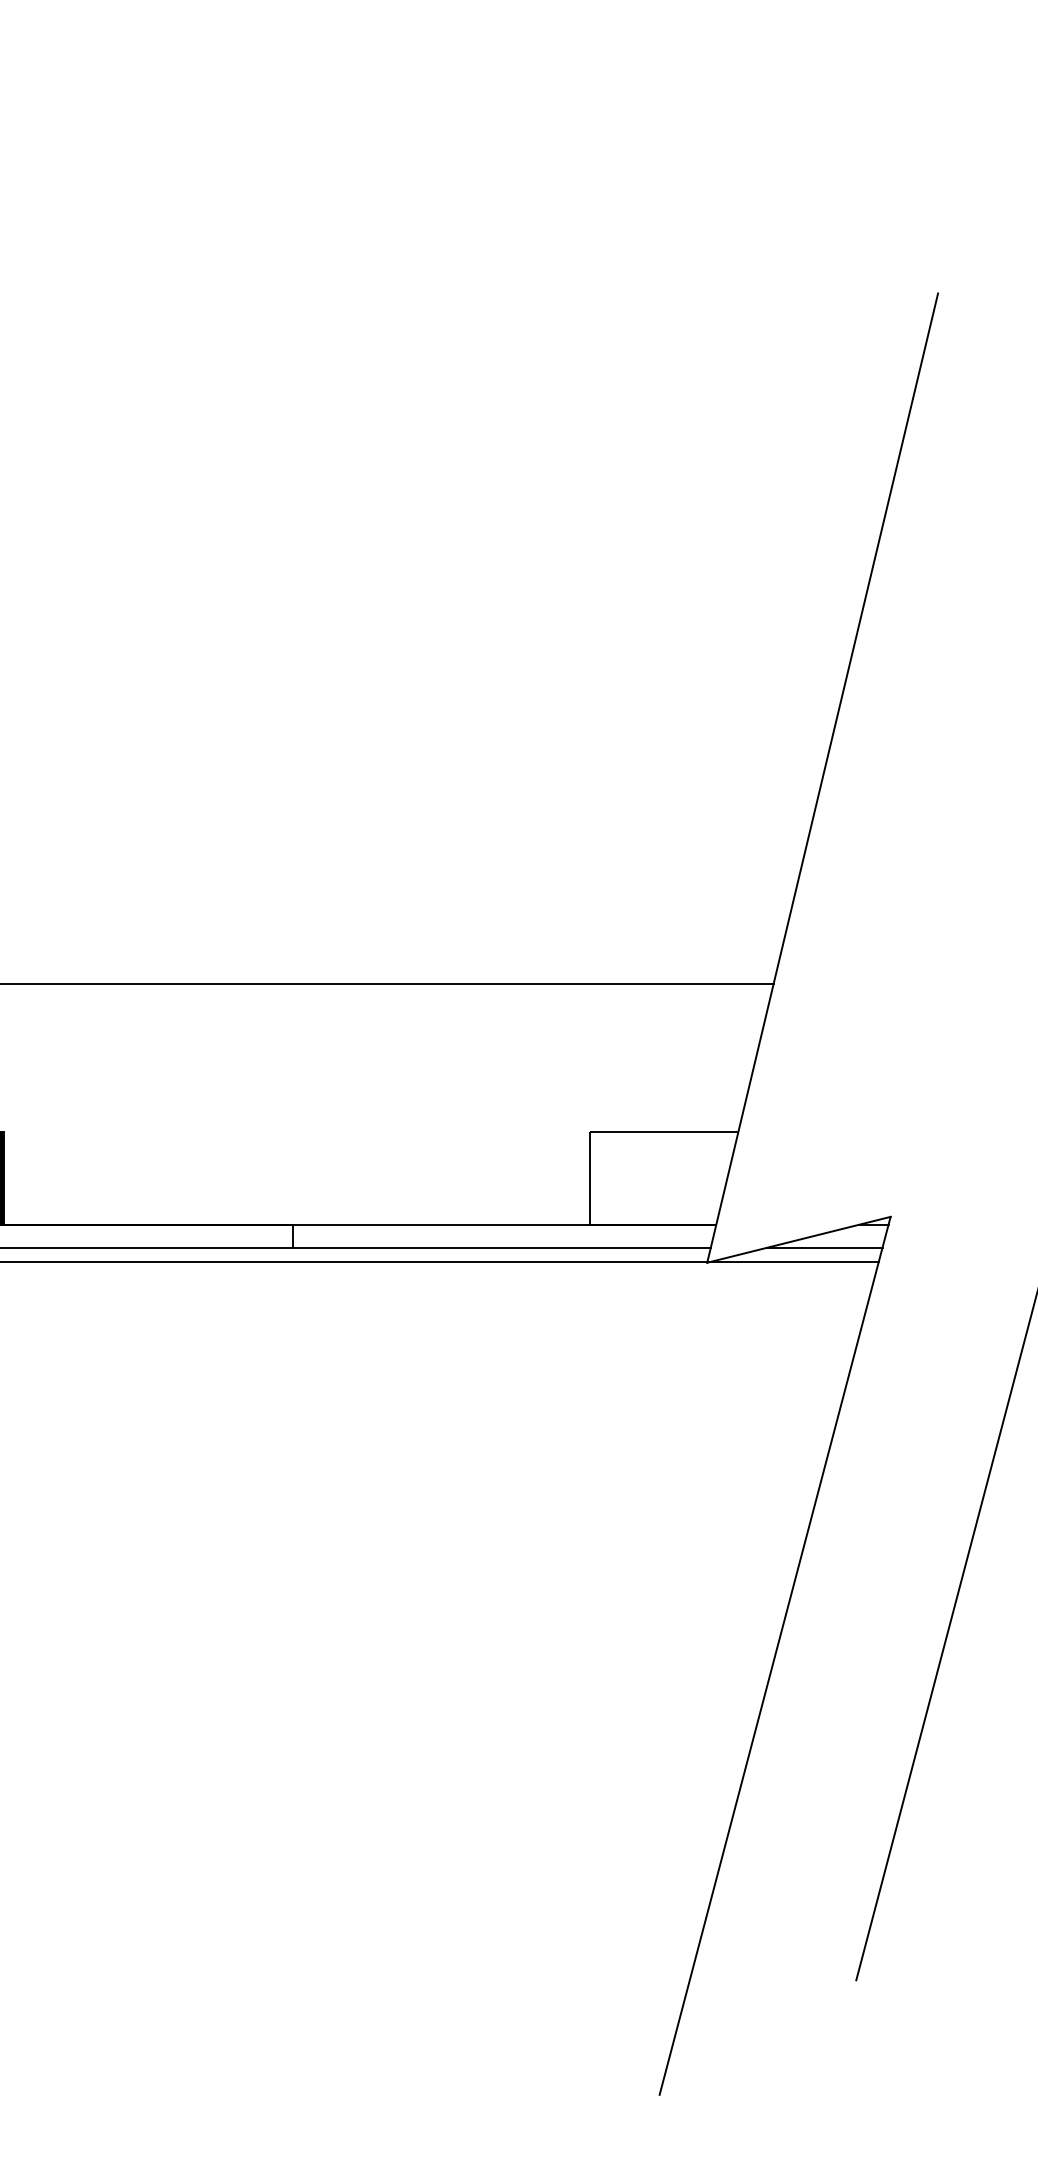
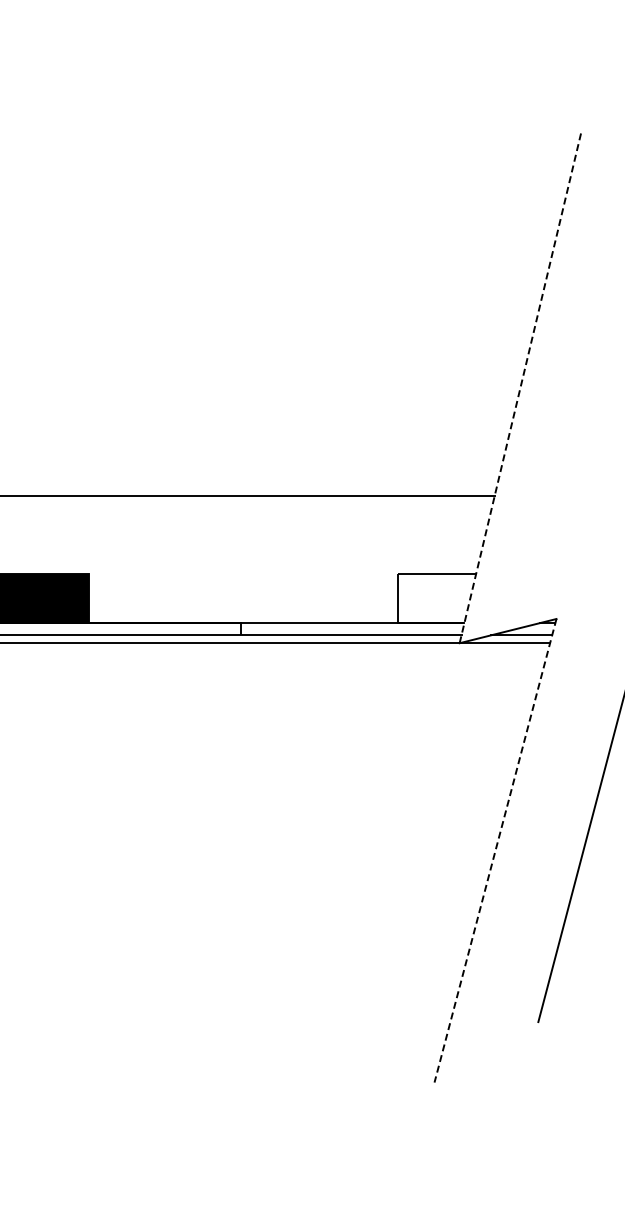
line: (822, 776) -> (520, 386), solid -> dashed
line: (775, 1655) -> (495, 850), solid -> dashed

